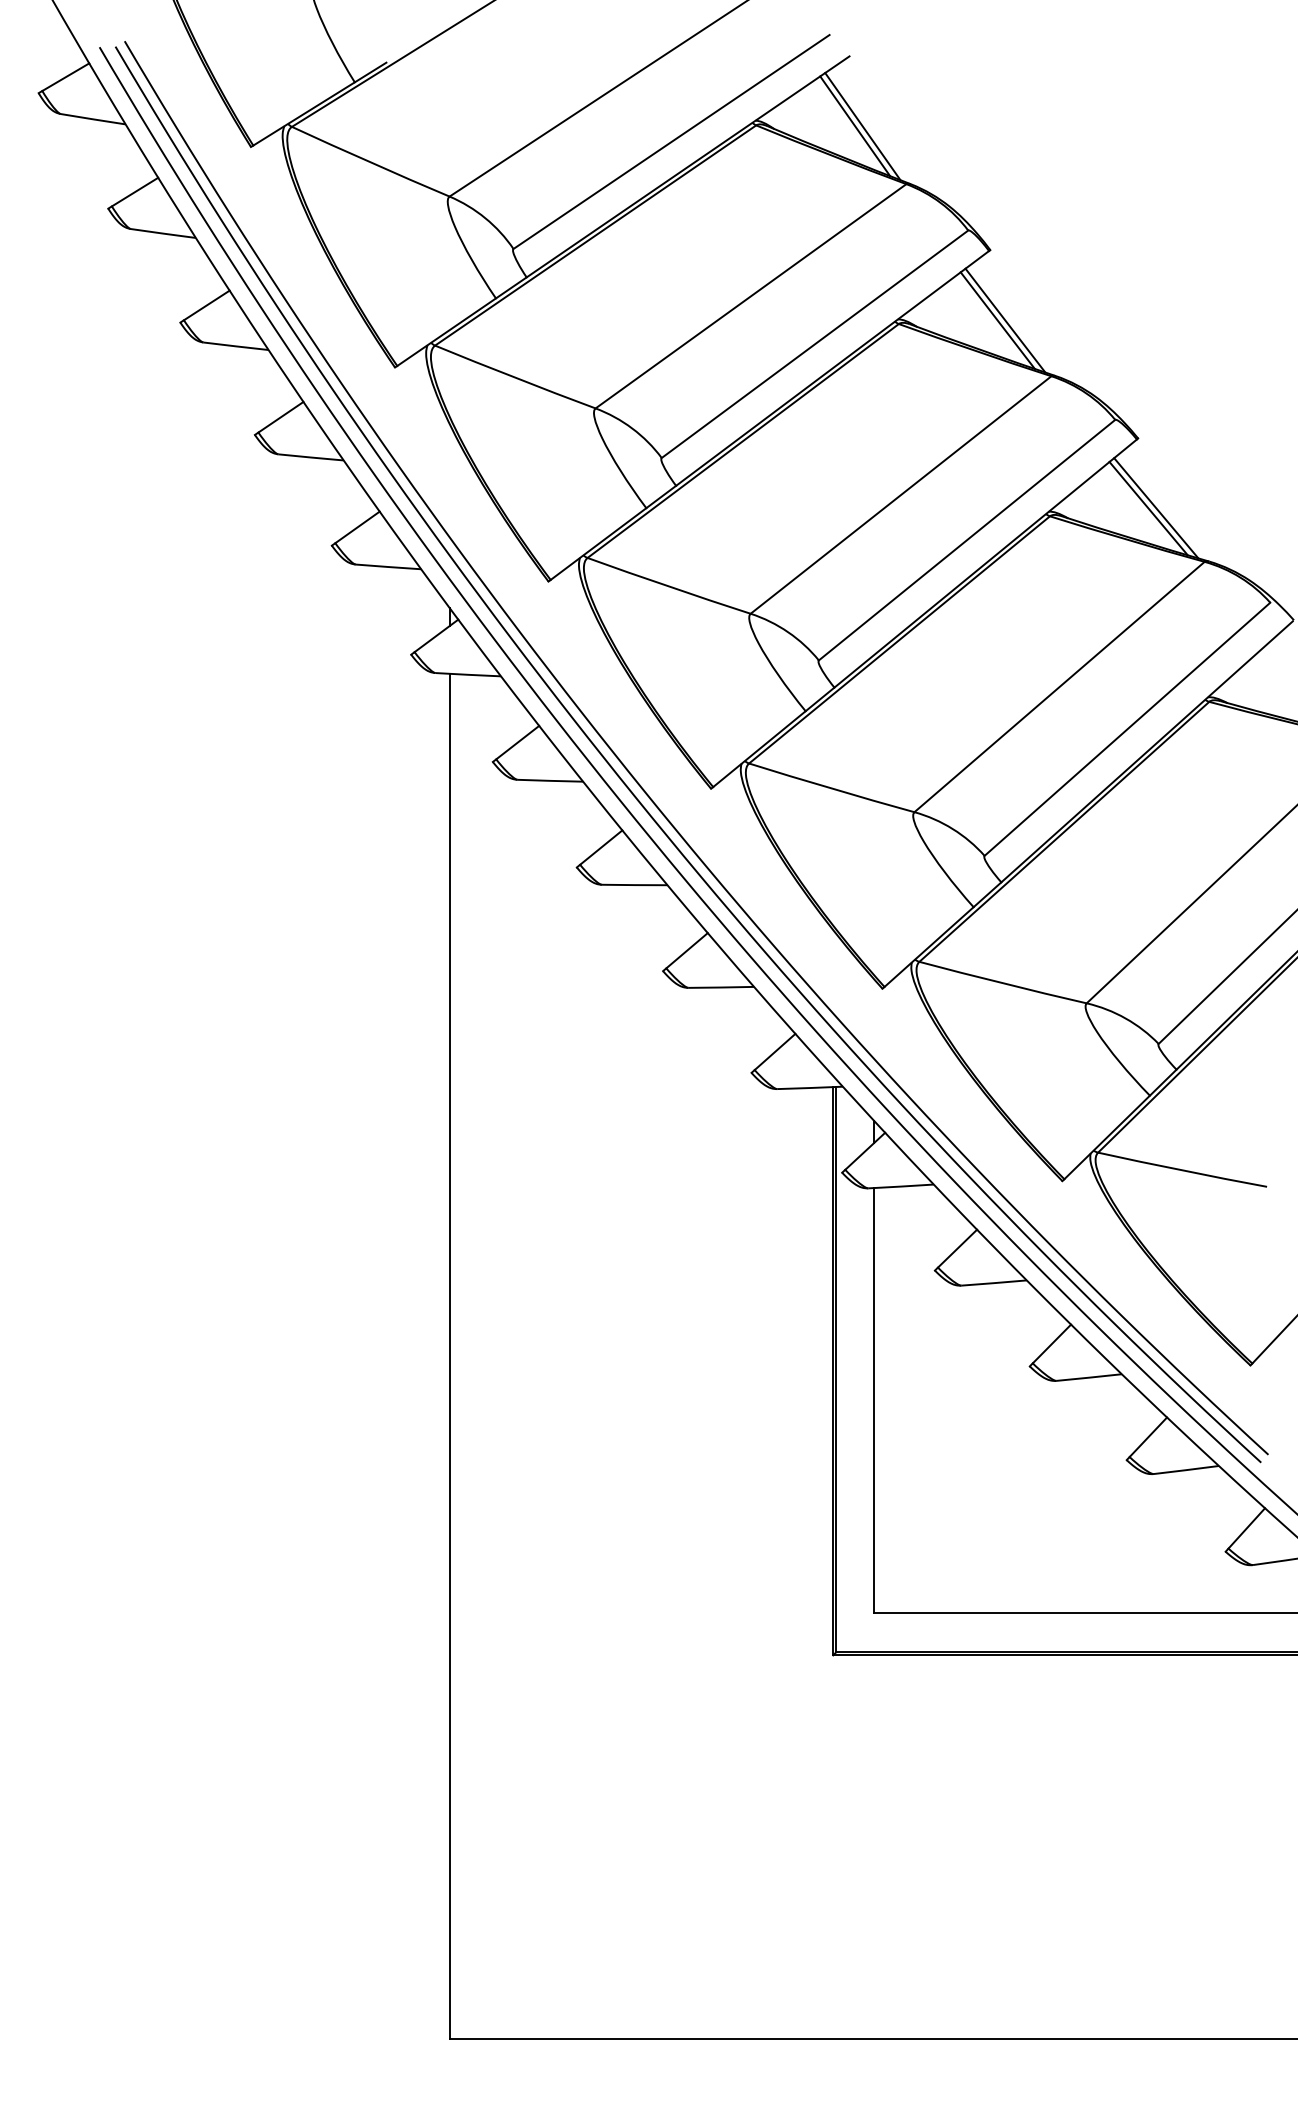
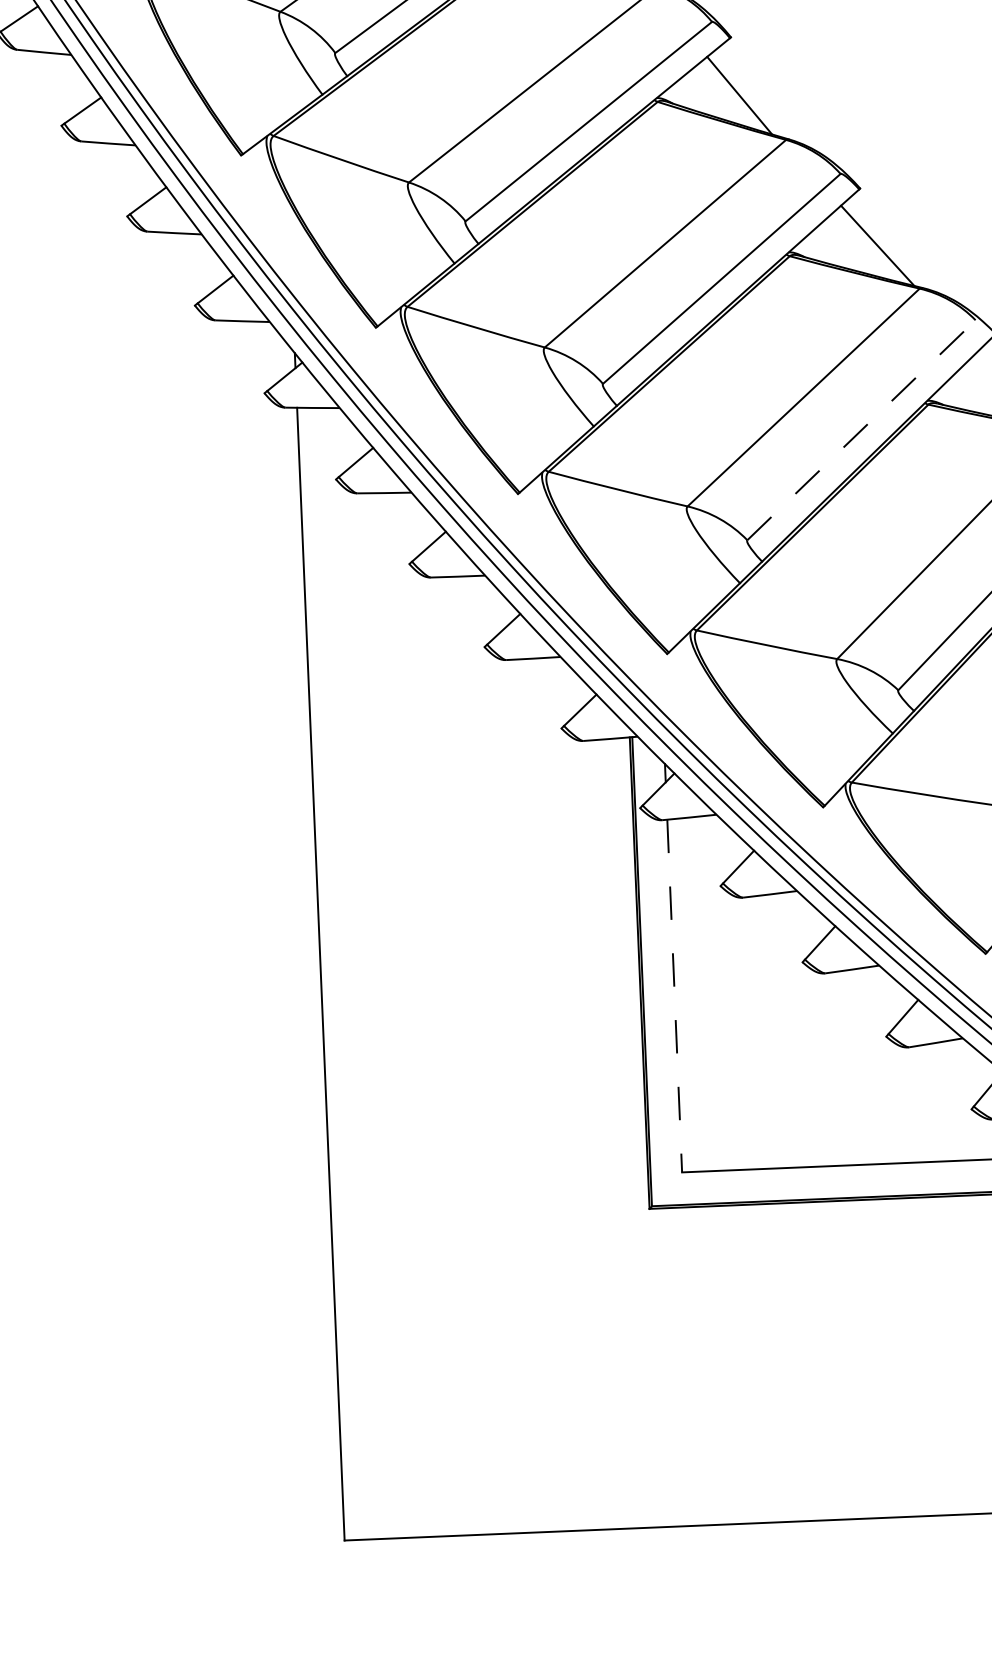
line: (1005, 320) -> (746, 95), removed
line: (1148, 508) -> (871, 246), removed
line: (1127, 729) -> (861, 430), solid -> dashed
line: (874, 1400) -> (674, 995), solid -> dashed

